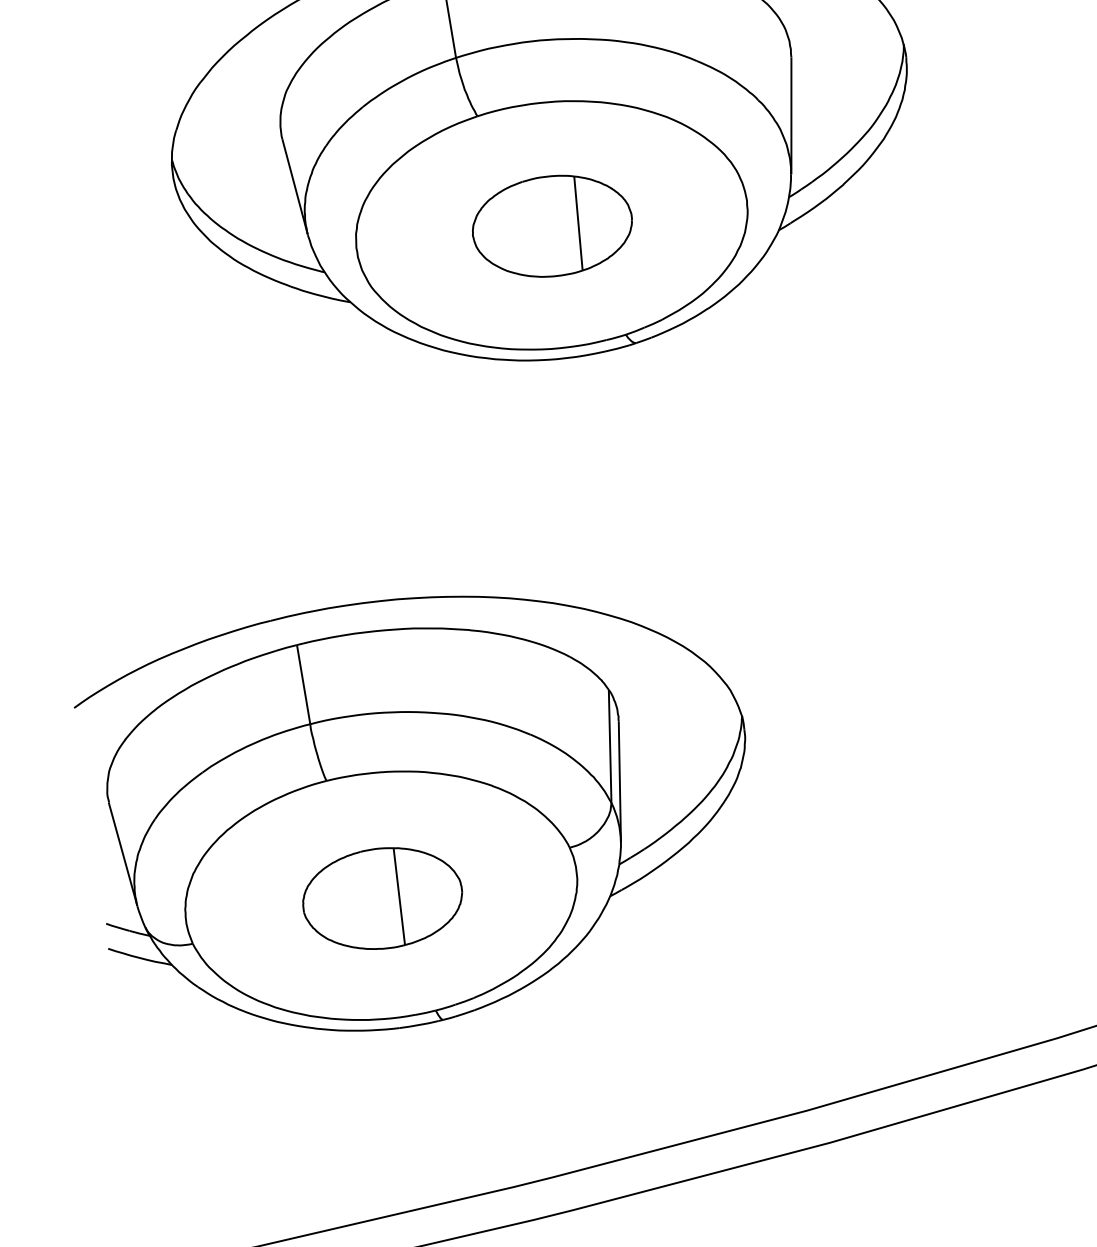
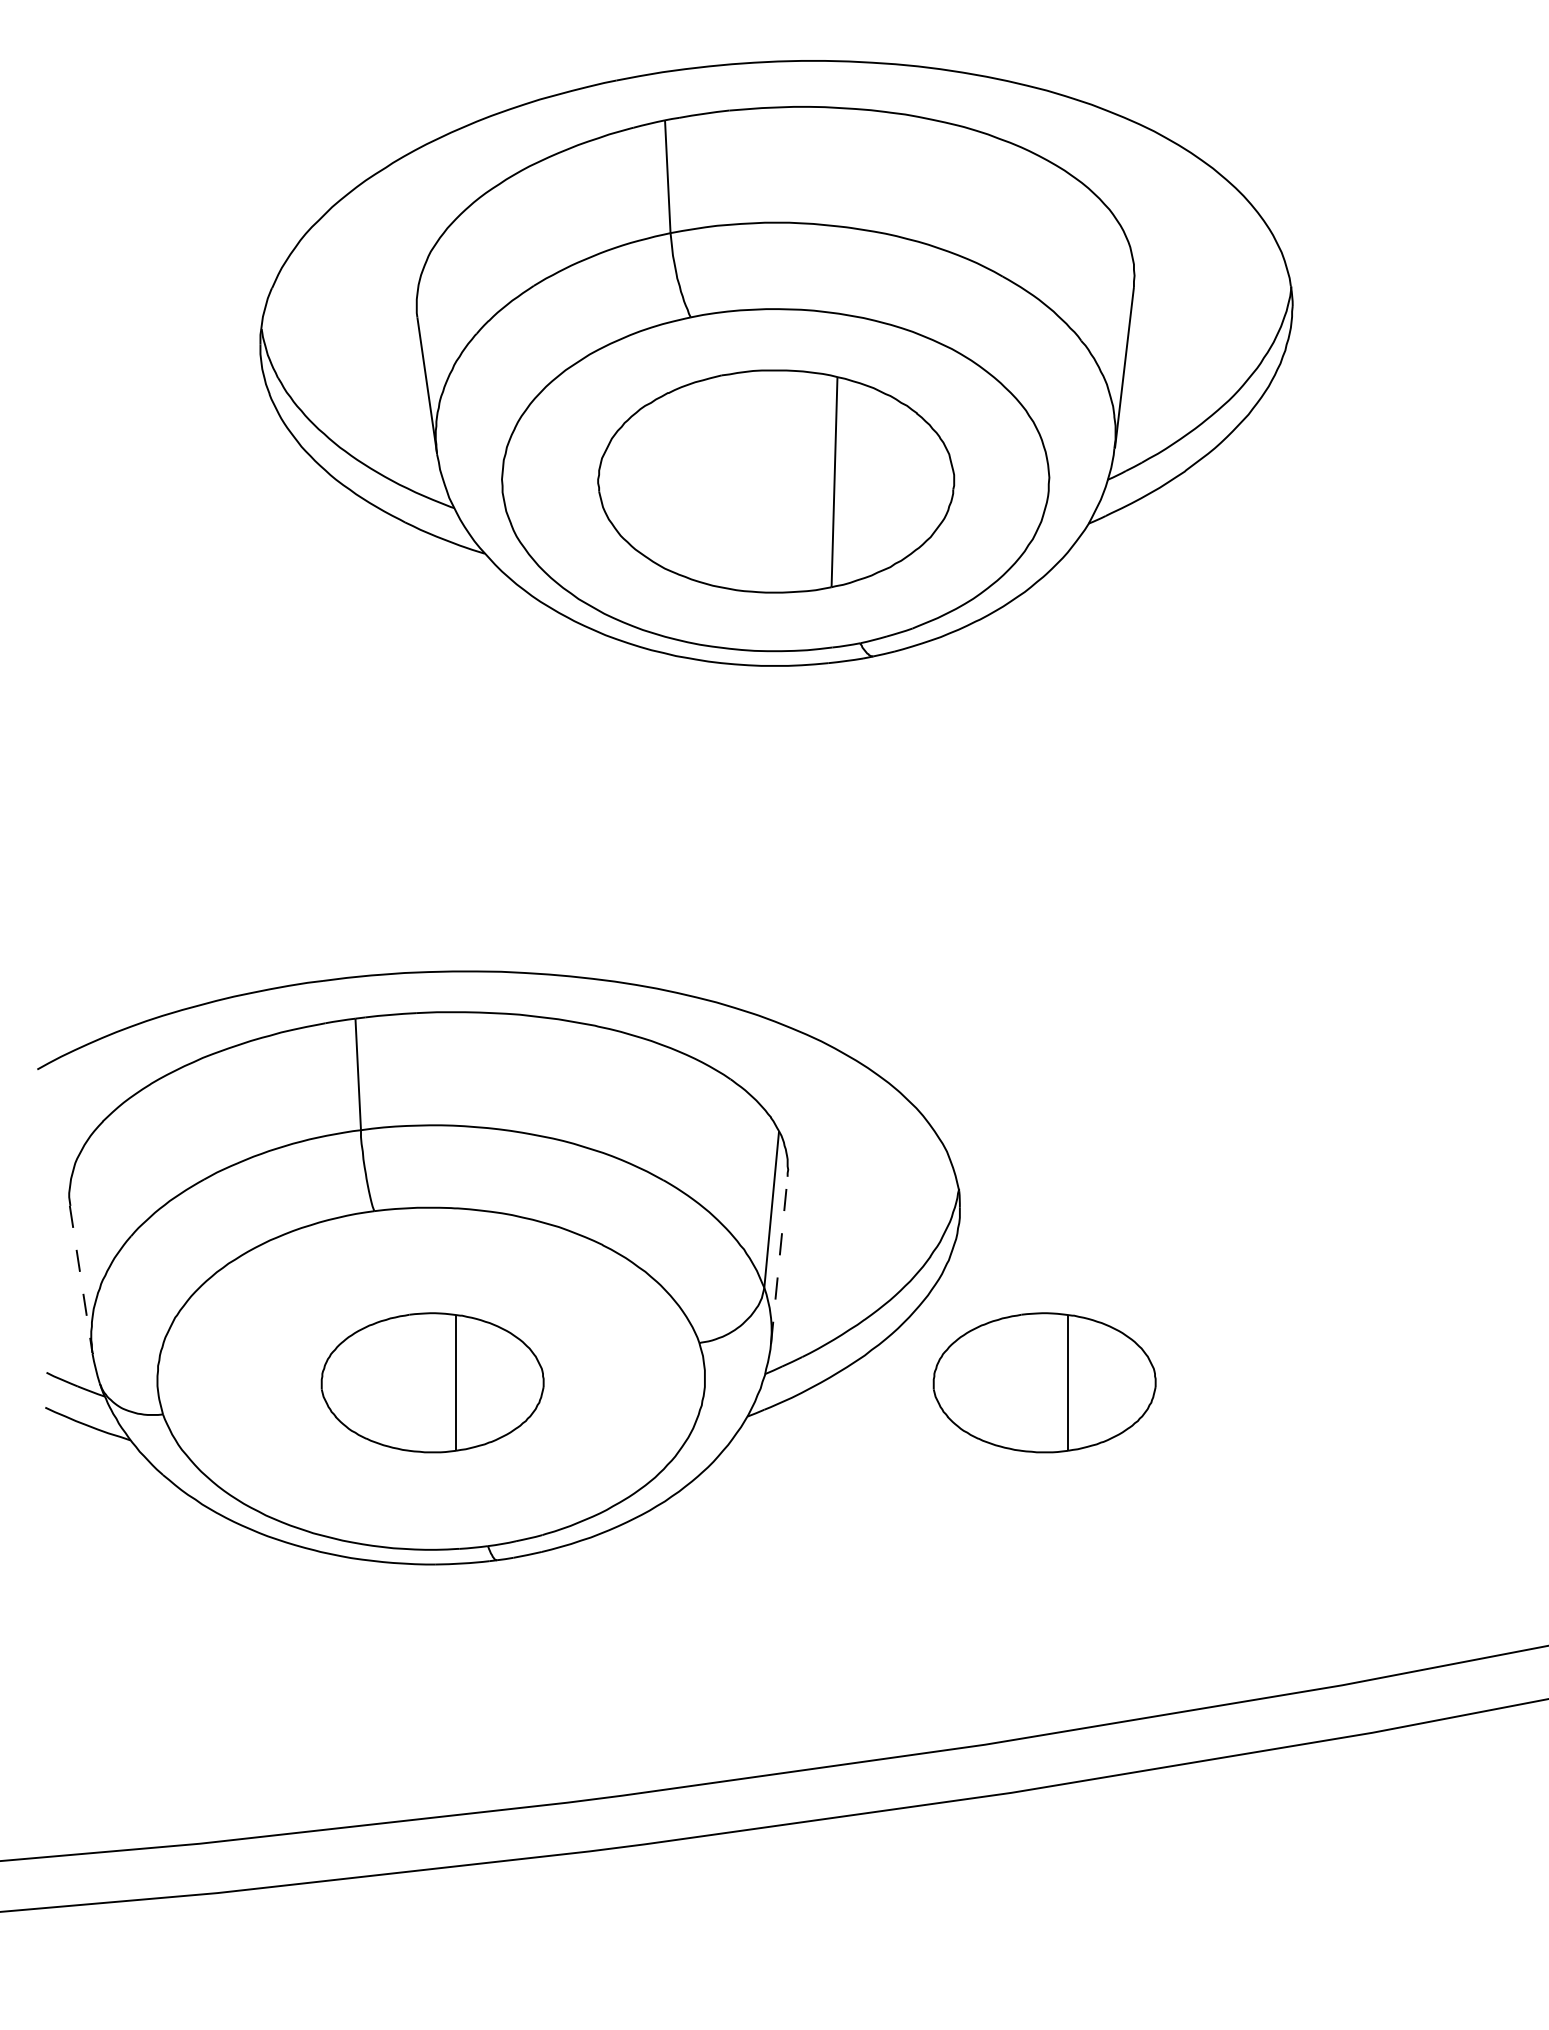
part: (552, 226) -> (776, 481), size x1.6
line: (619, 782) -> (779, 1260), solid -> dashed
part: (819, 847) -> (1044, 1382), added
line: (123, 854) -> (81, 1279), solid -> dashed

